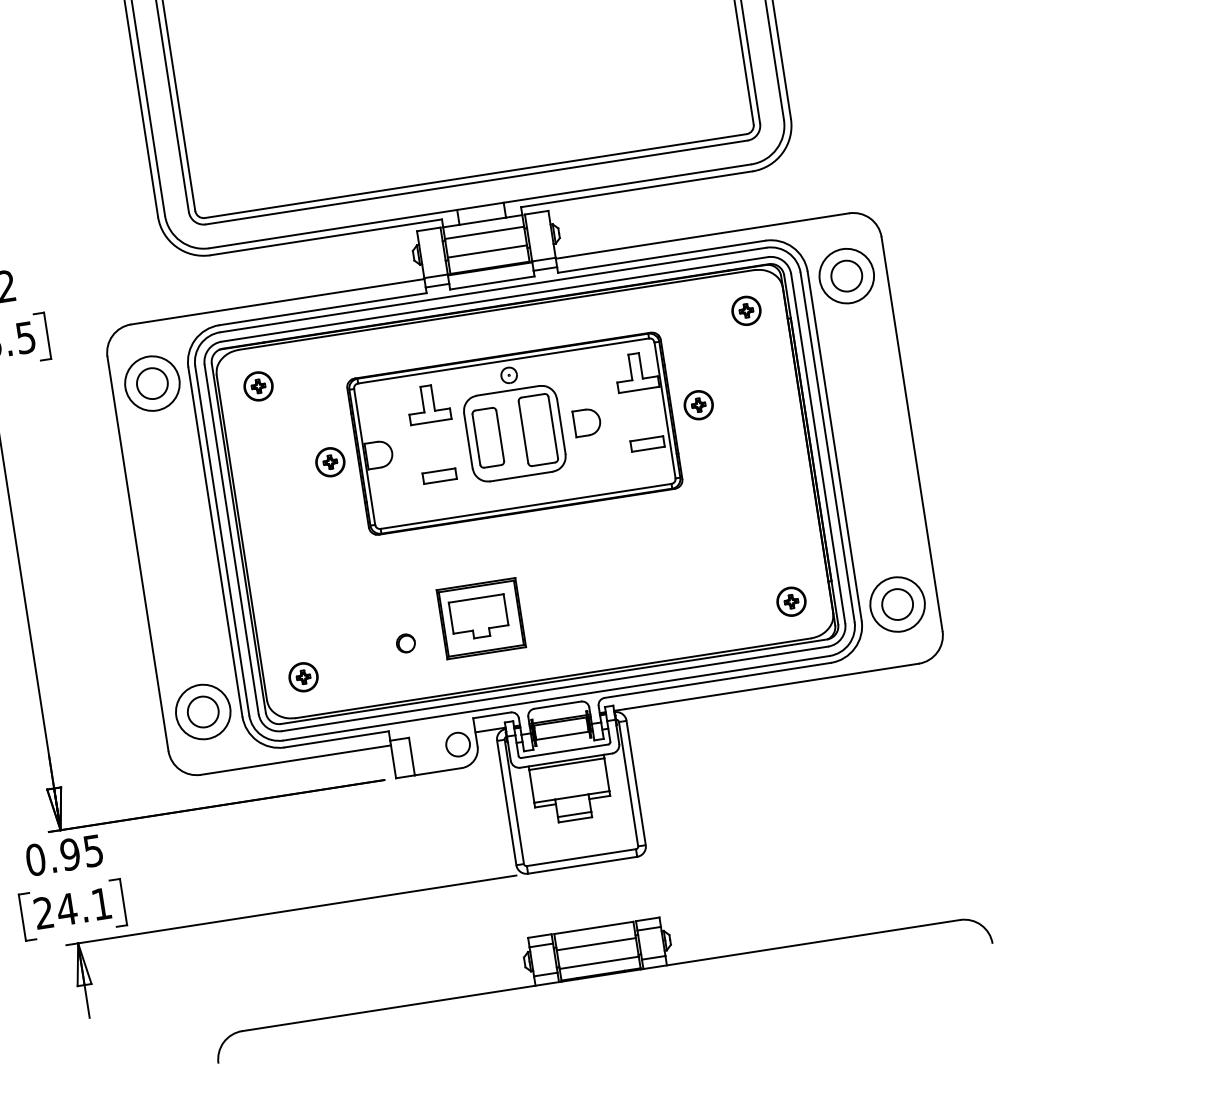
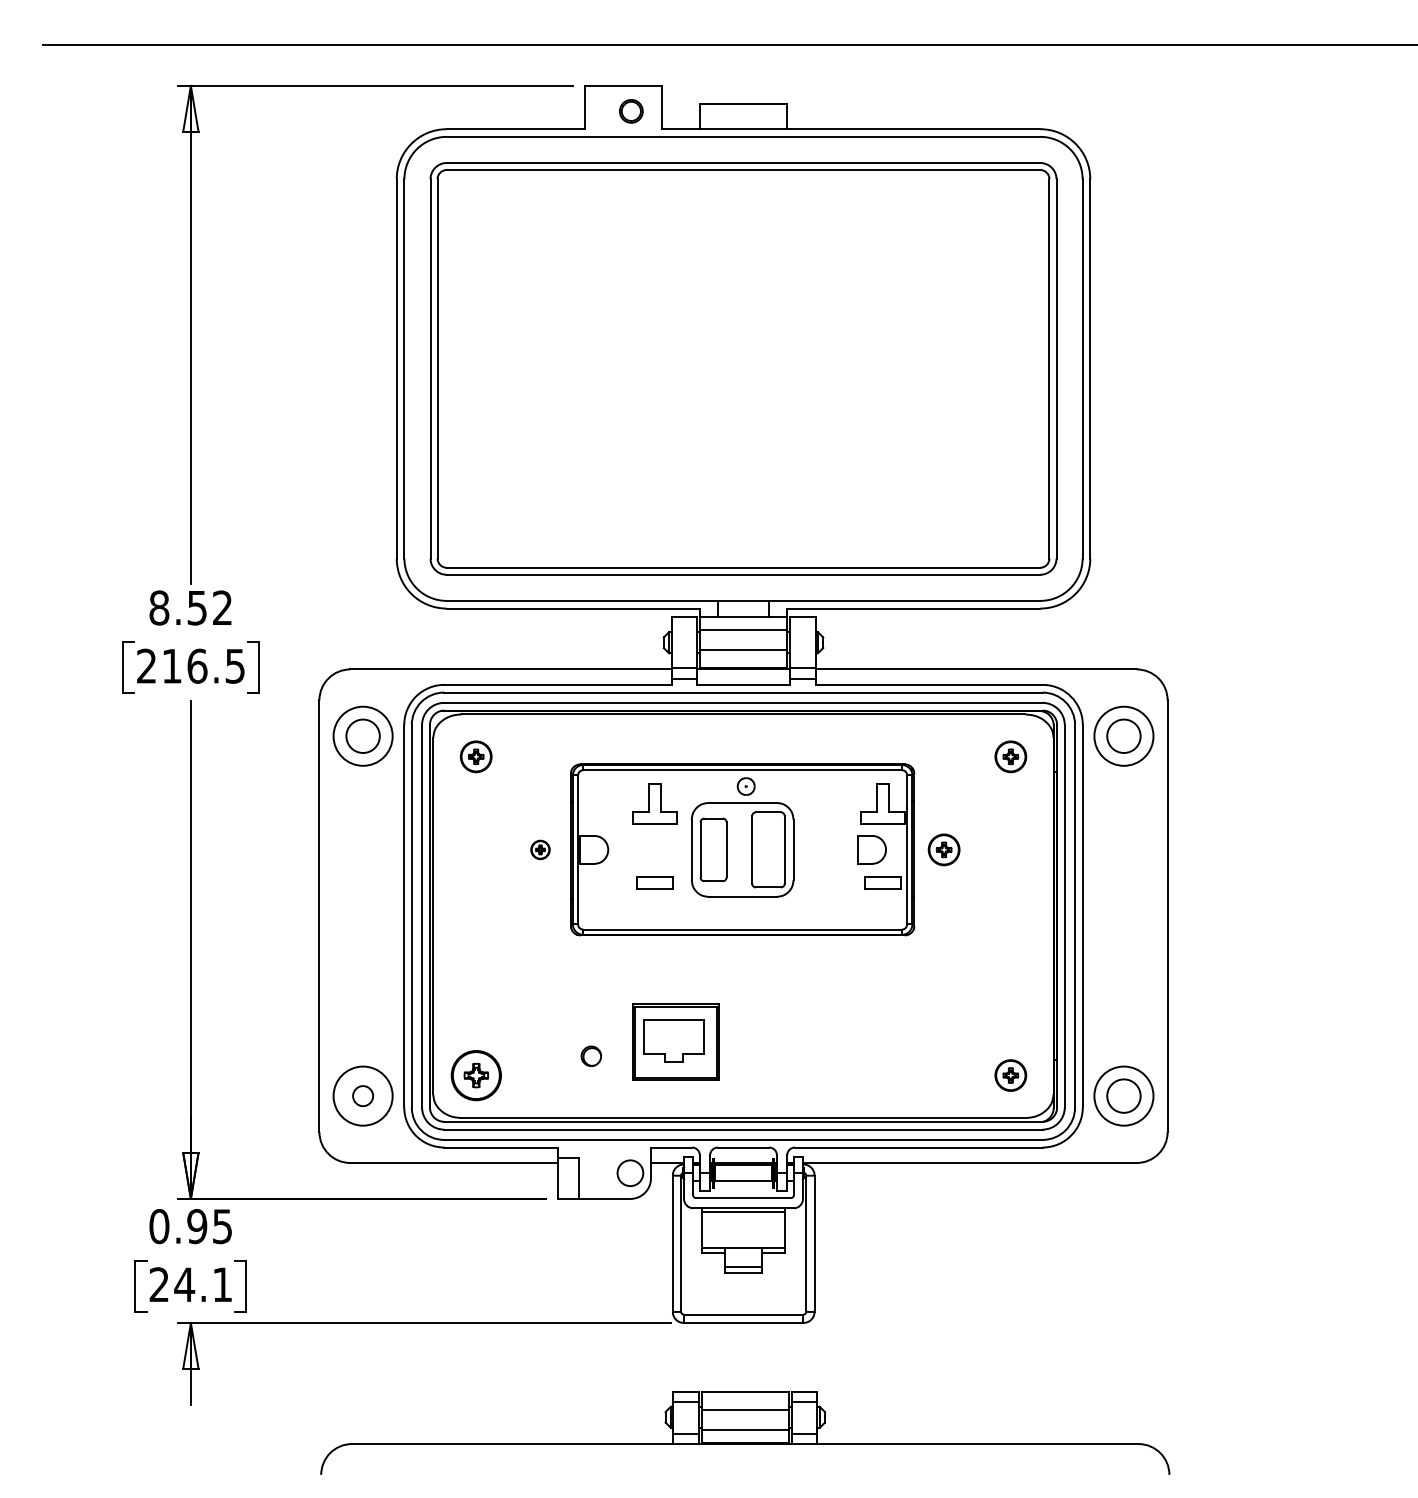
part: (586, 422) -> (871, 849), moved
part: (330, 461) -> (540, 849), size x0.6
part: (302, 677) -> (475, 1075), size x1.6
circle: (202, 711) -> (362, 1095), size x0.6

